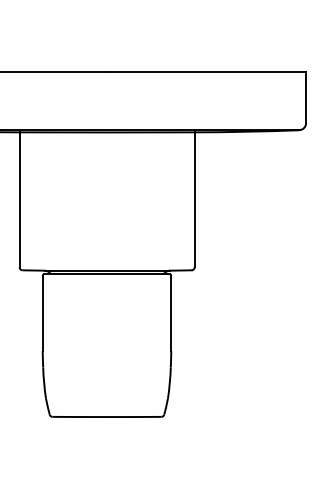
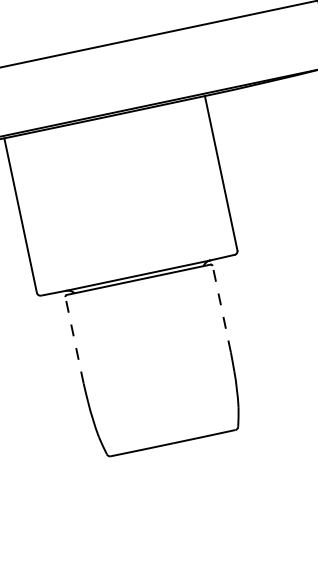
line: (42, 313) -> (74, 340), solid -> dashed
line: (171, 313) -> (222, 309), solid -> dashed

